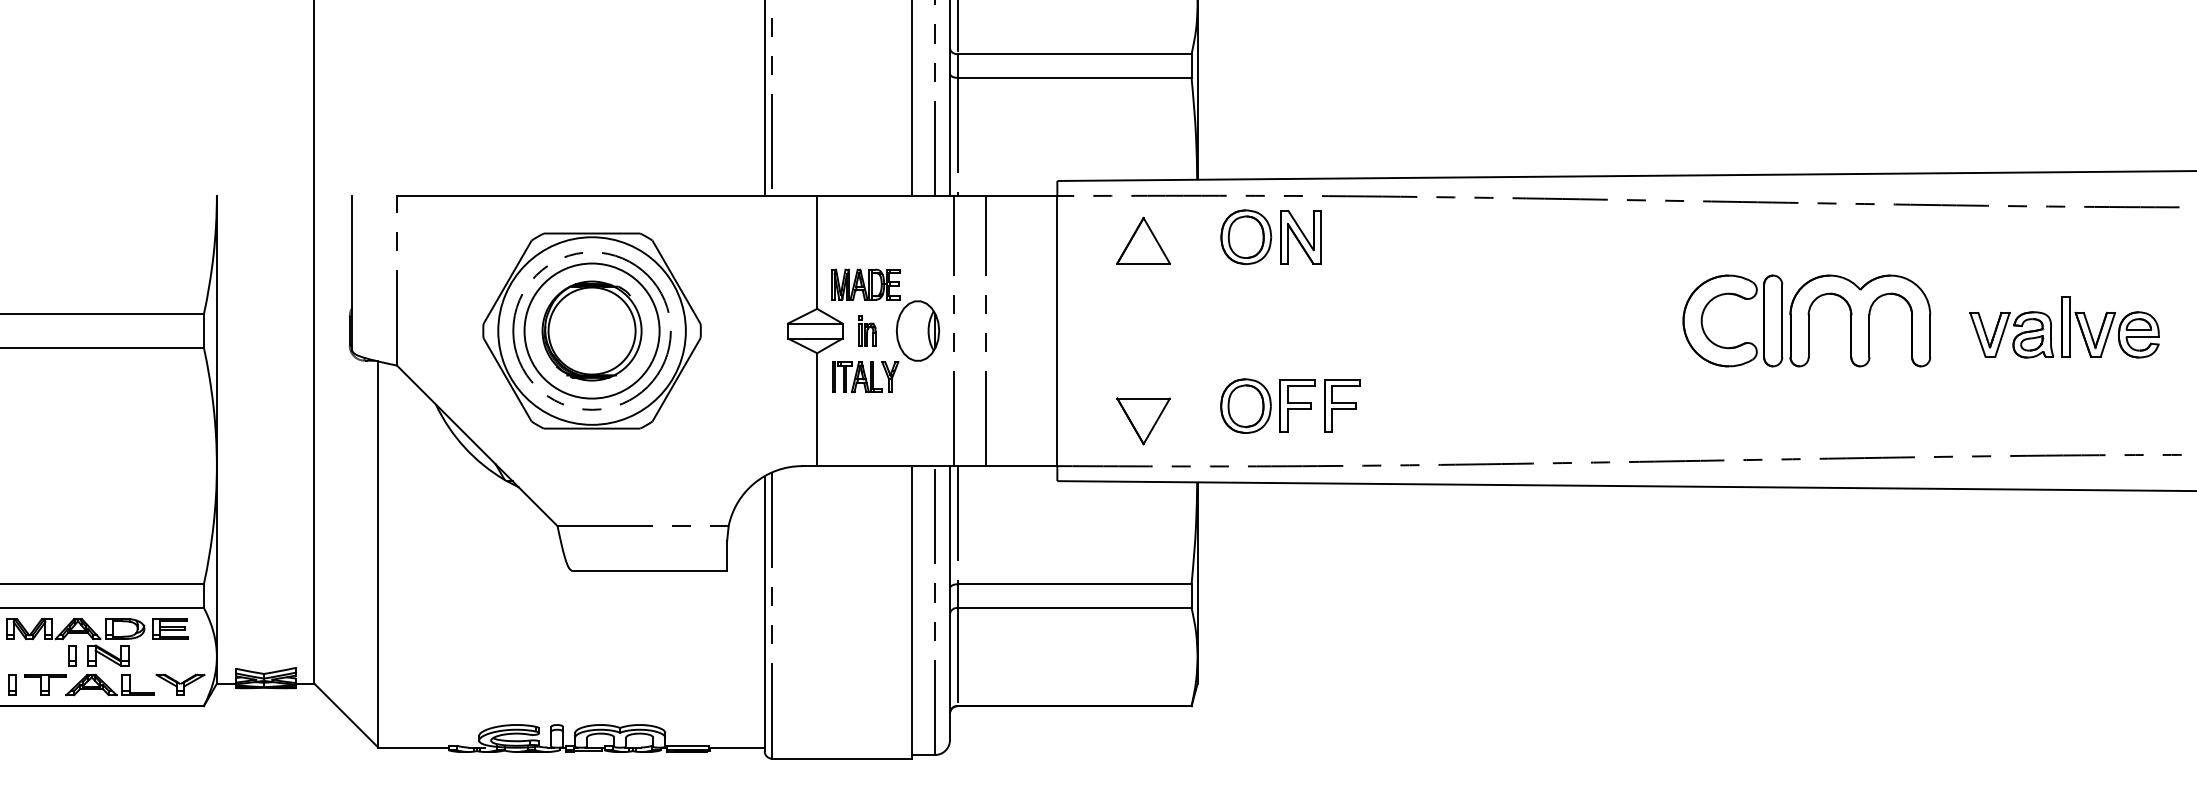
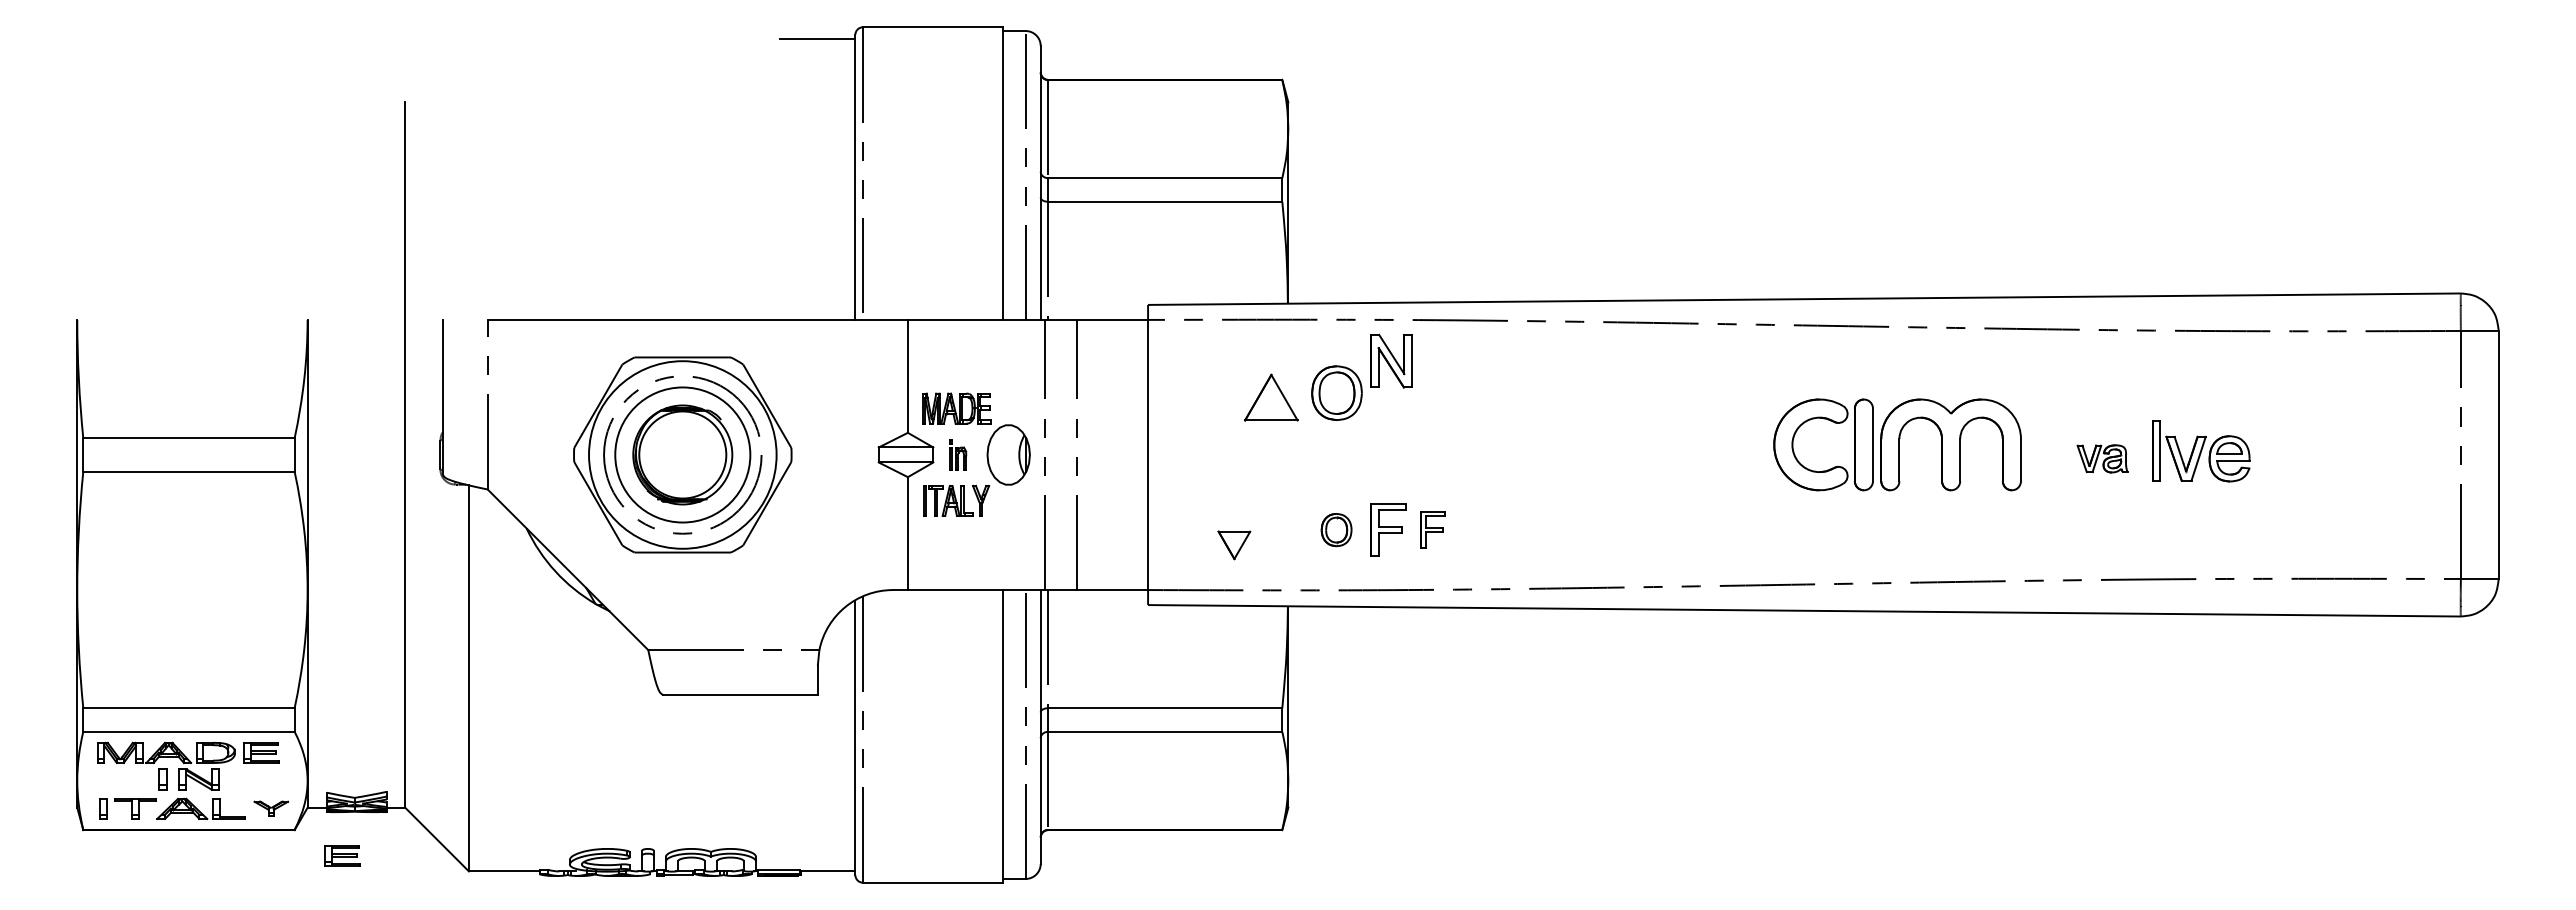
part: (1245, 236) -> (1336, 392), moved
part: (1143, 240) -> (1271, 397), moved
part: (2011, 334) -> (2102, 458), size x0.6
part: (1245, 405) -> (1336, 529), size x0.6
part: (1342, 405) -> (1433, 529), size x0.7
part: (1143, 421) -> (1234, 545), size x0.6
part: (180, 684) -> (271, 808), size x0.7
part: (251, 731) -> (342, 855), added

